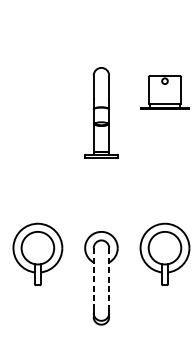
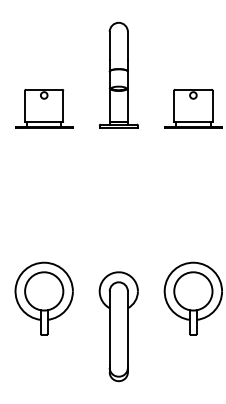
part: (38, 92) -> (44, 108), added
part: (101, 111) -> (118, 74), moved
line: (93, 279) -> (109, 328), dashed -> solid
line: (108, 279) -> (127, 328), dashed -> solid

